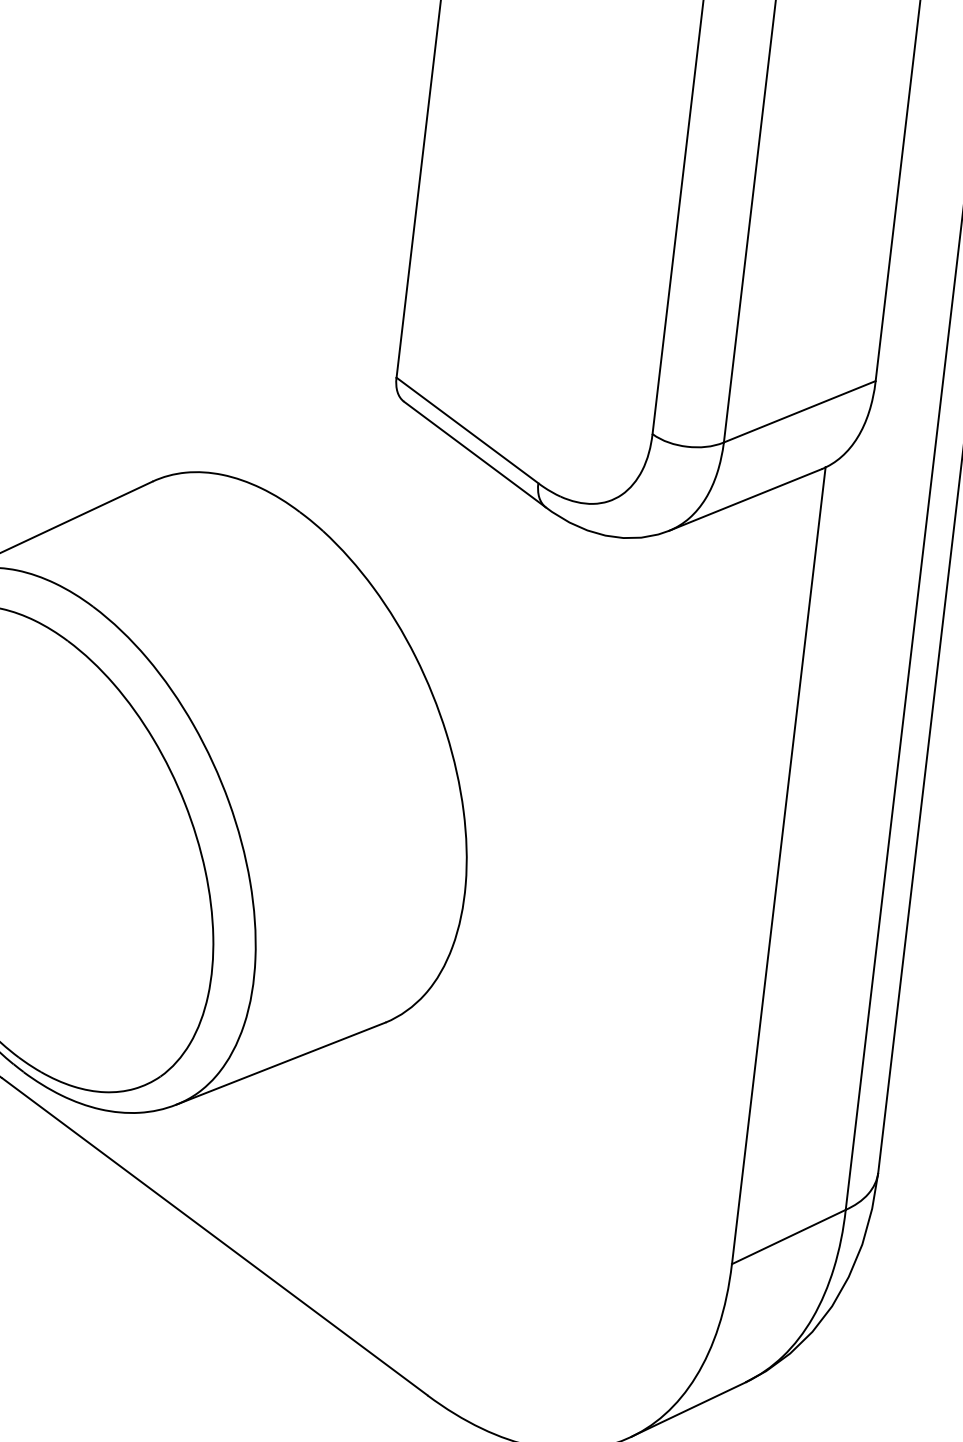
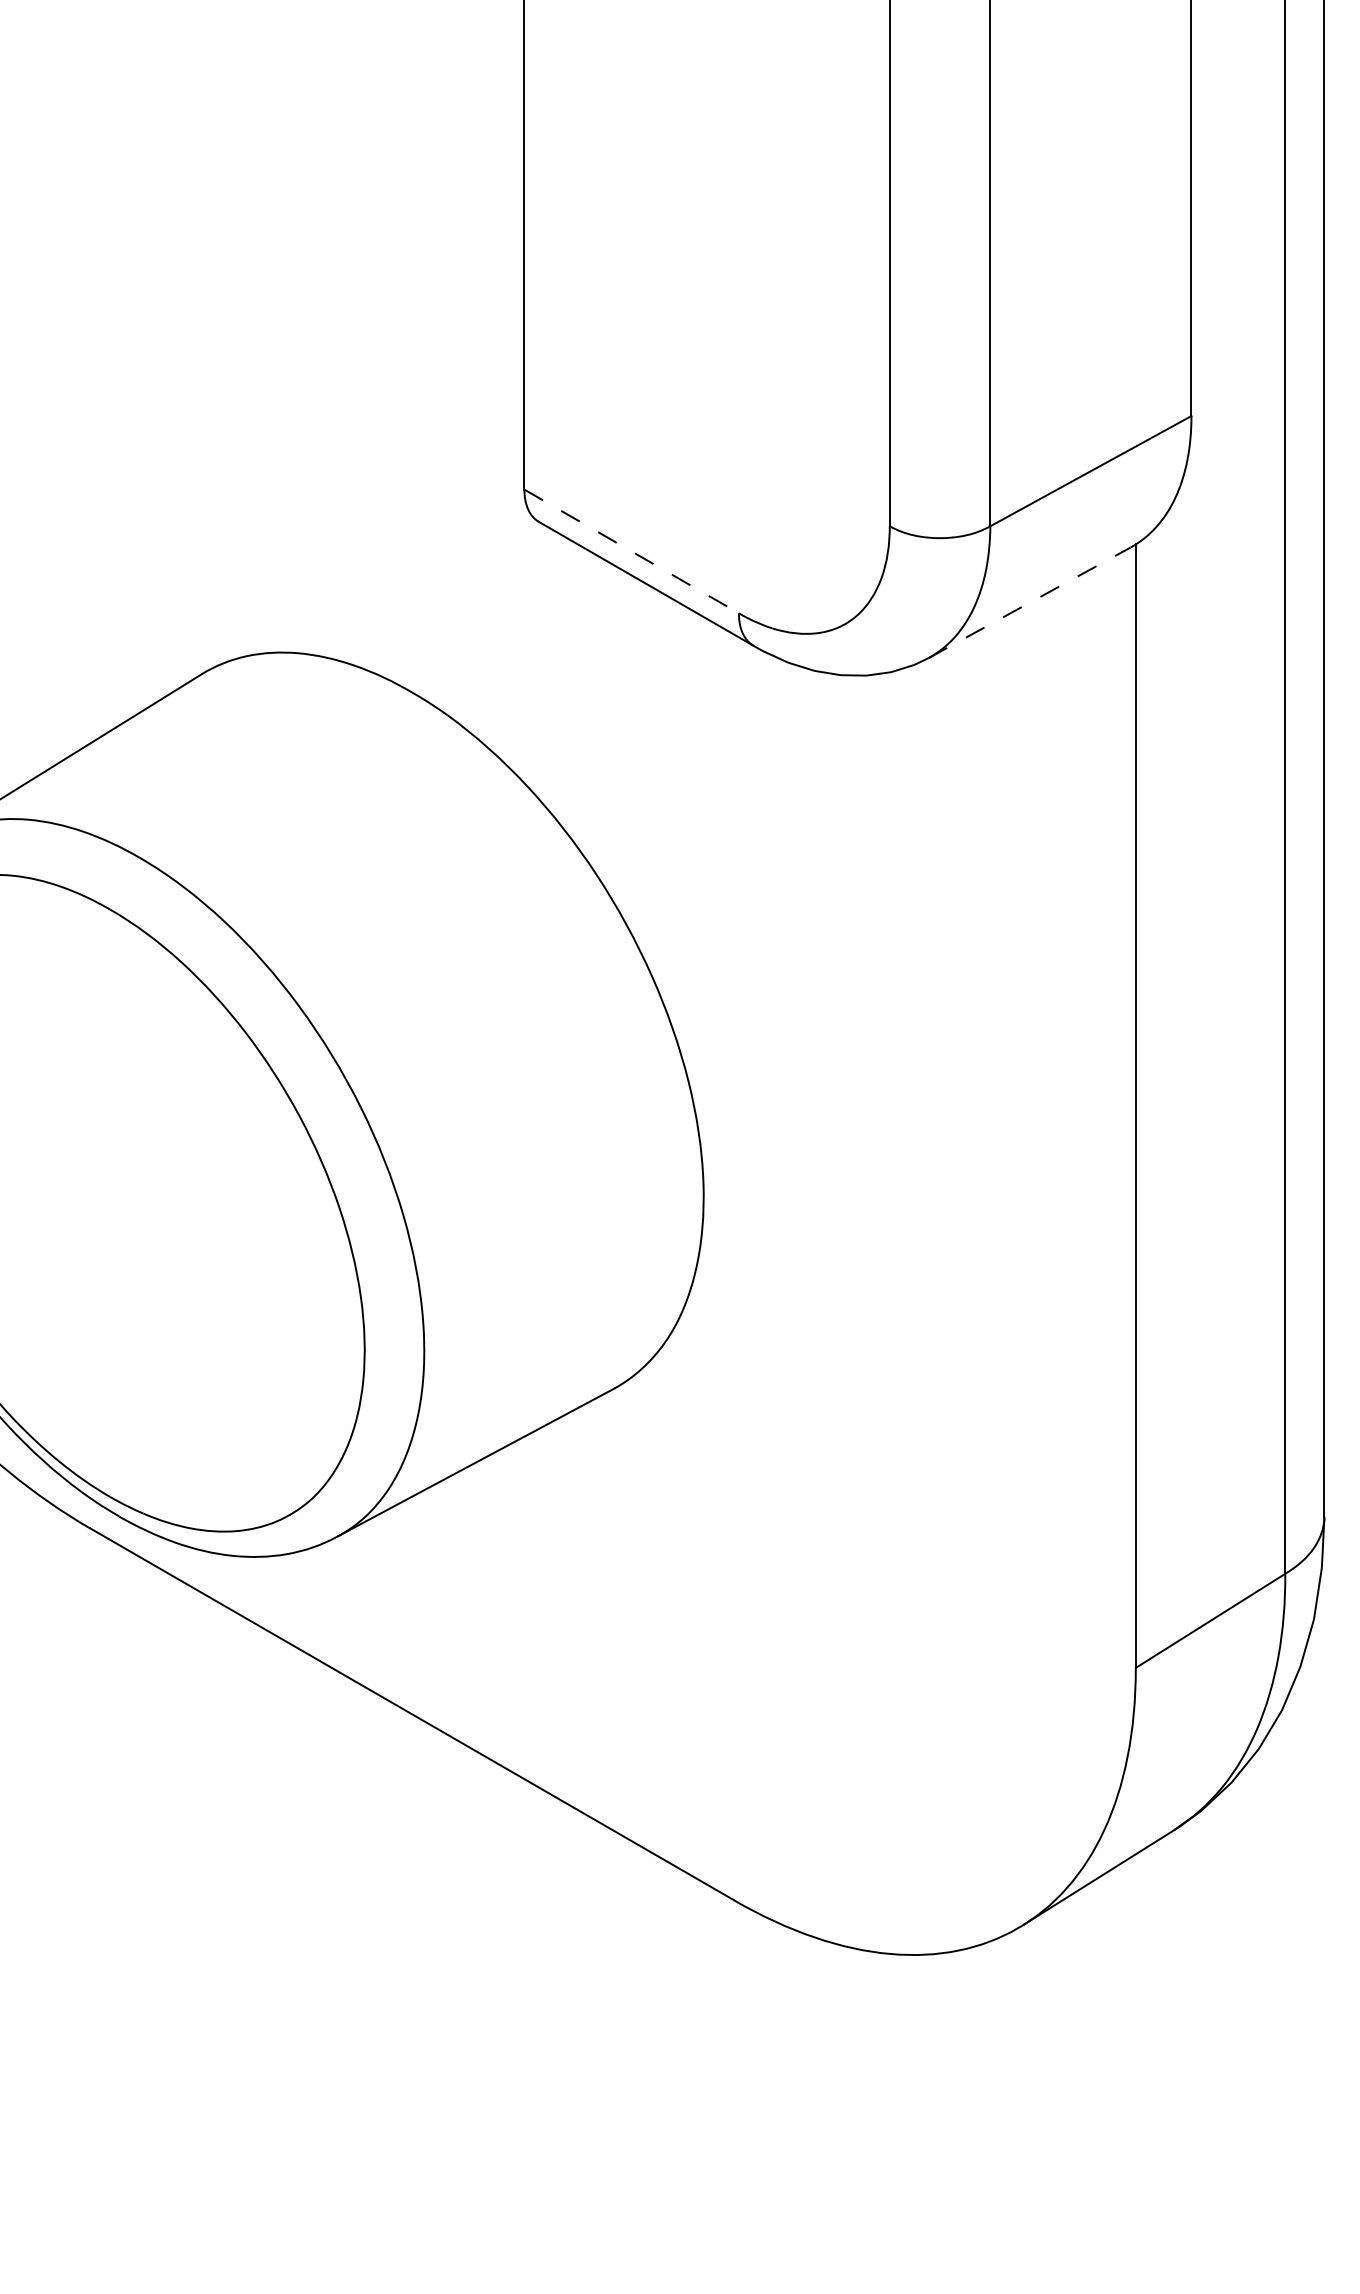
line: (467, 430) -> (631, 551), solid -> dashed
line: (745, 499) -> (1029, 602), solid -> dashed

